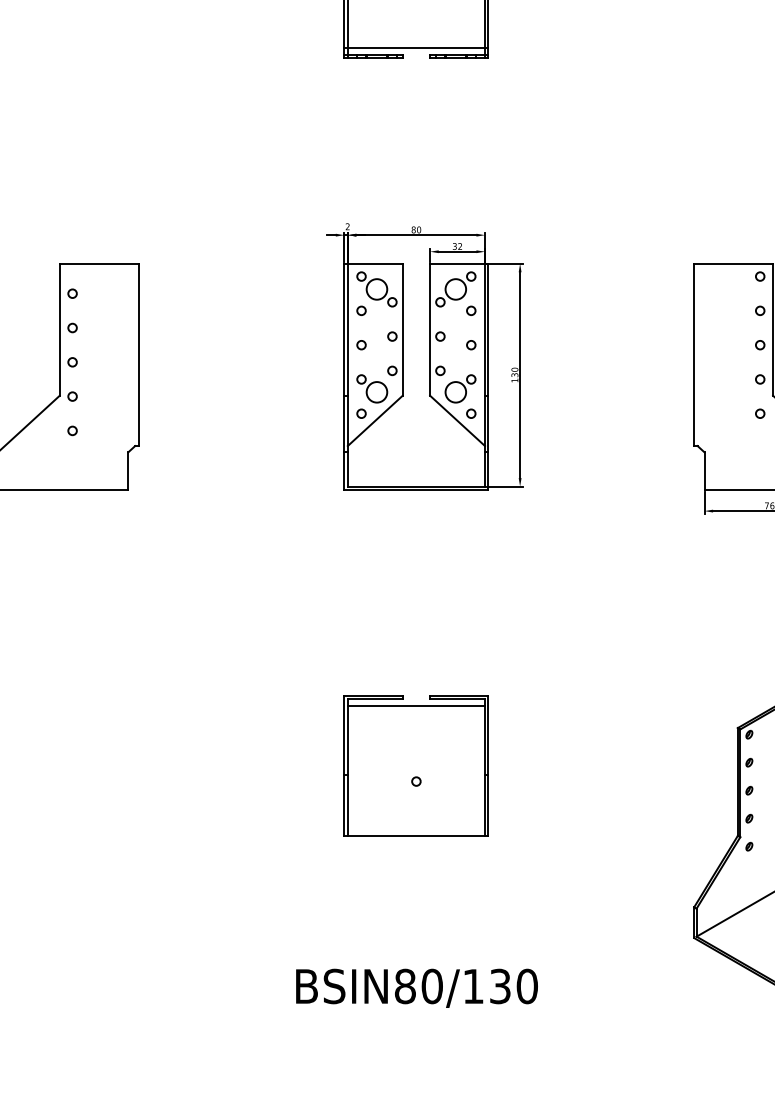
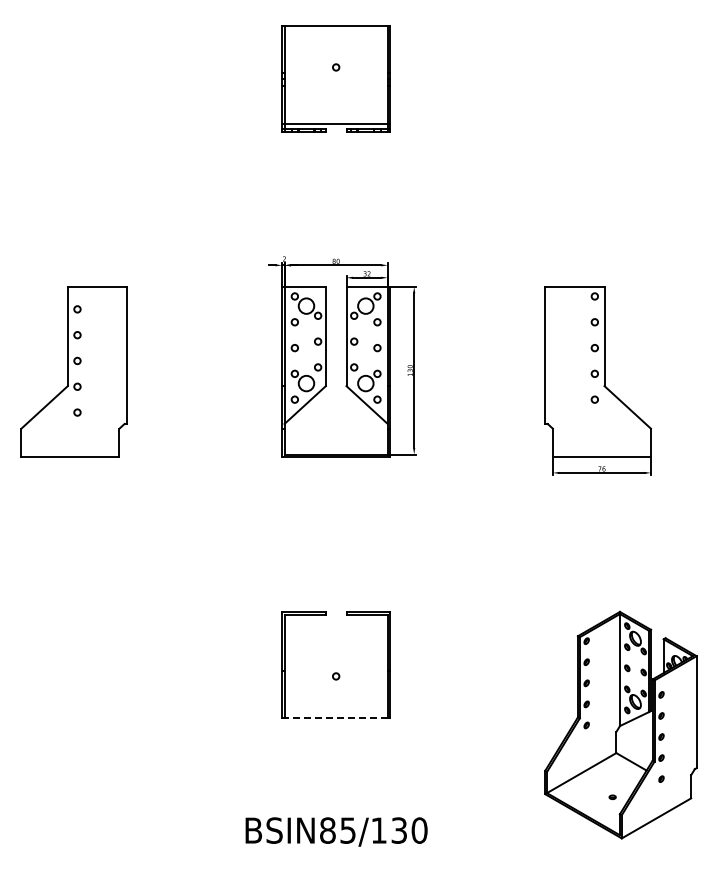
line: (415, 705) -> (335, 619), removed
line: (416, 836) -> (336, 717), solid -> dashed
text: (432, 986) -> (348, 830), BSIN80/130 -> BSIN85/130

